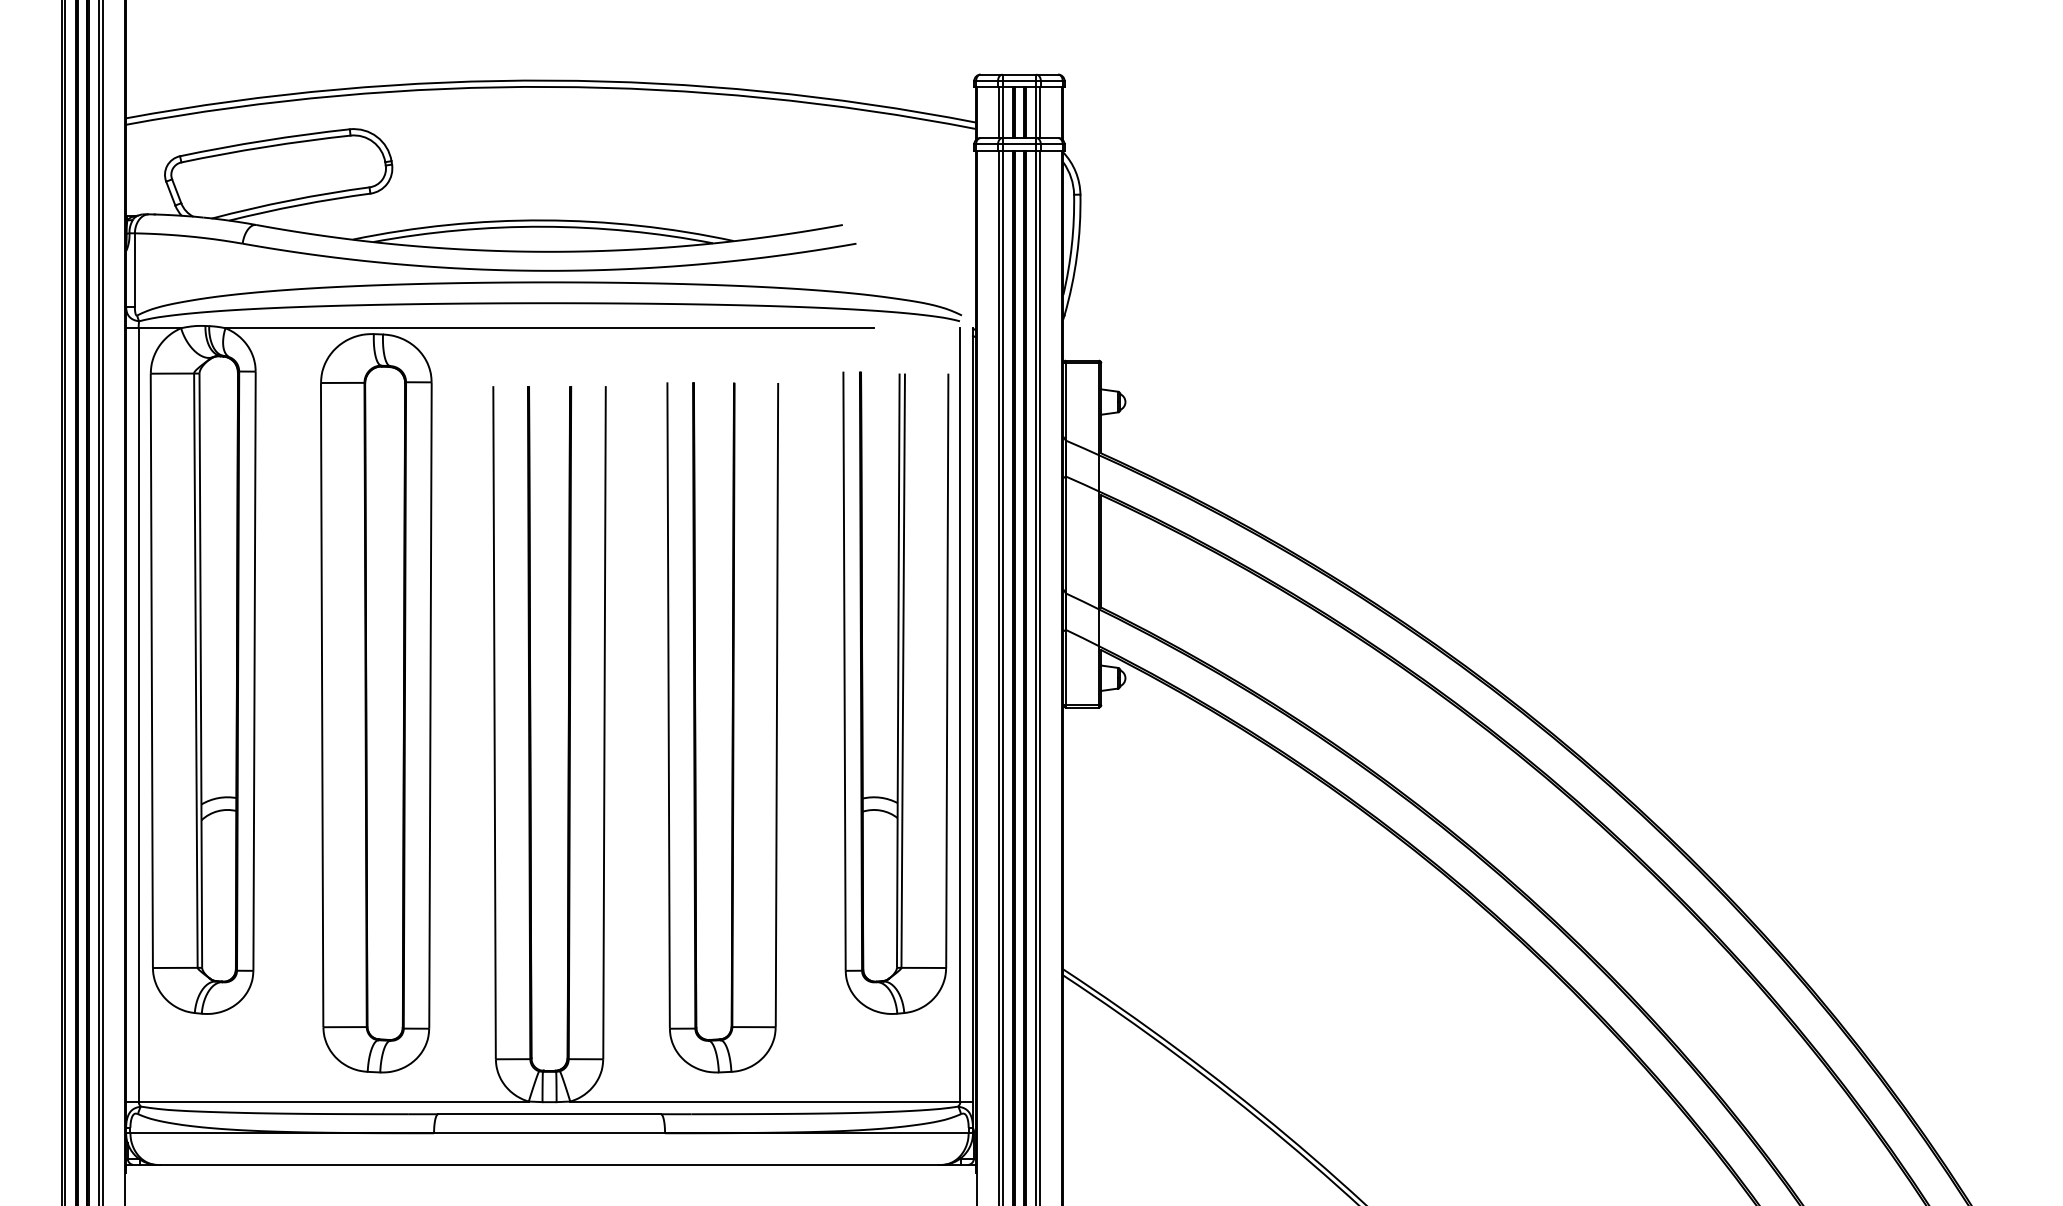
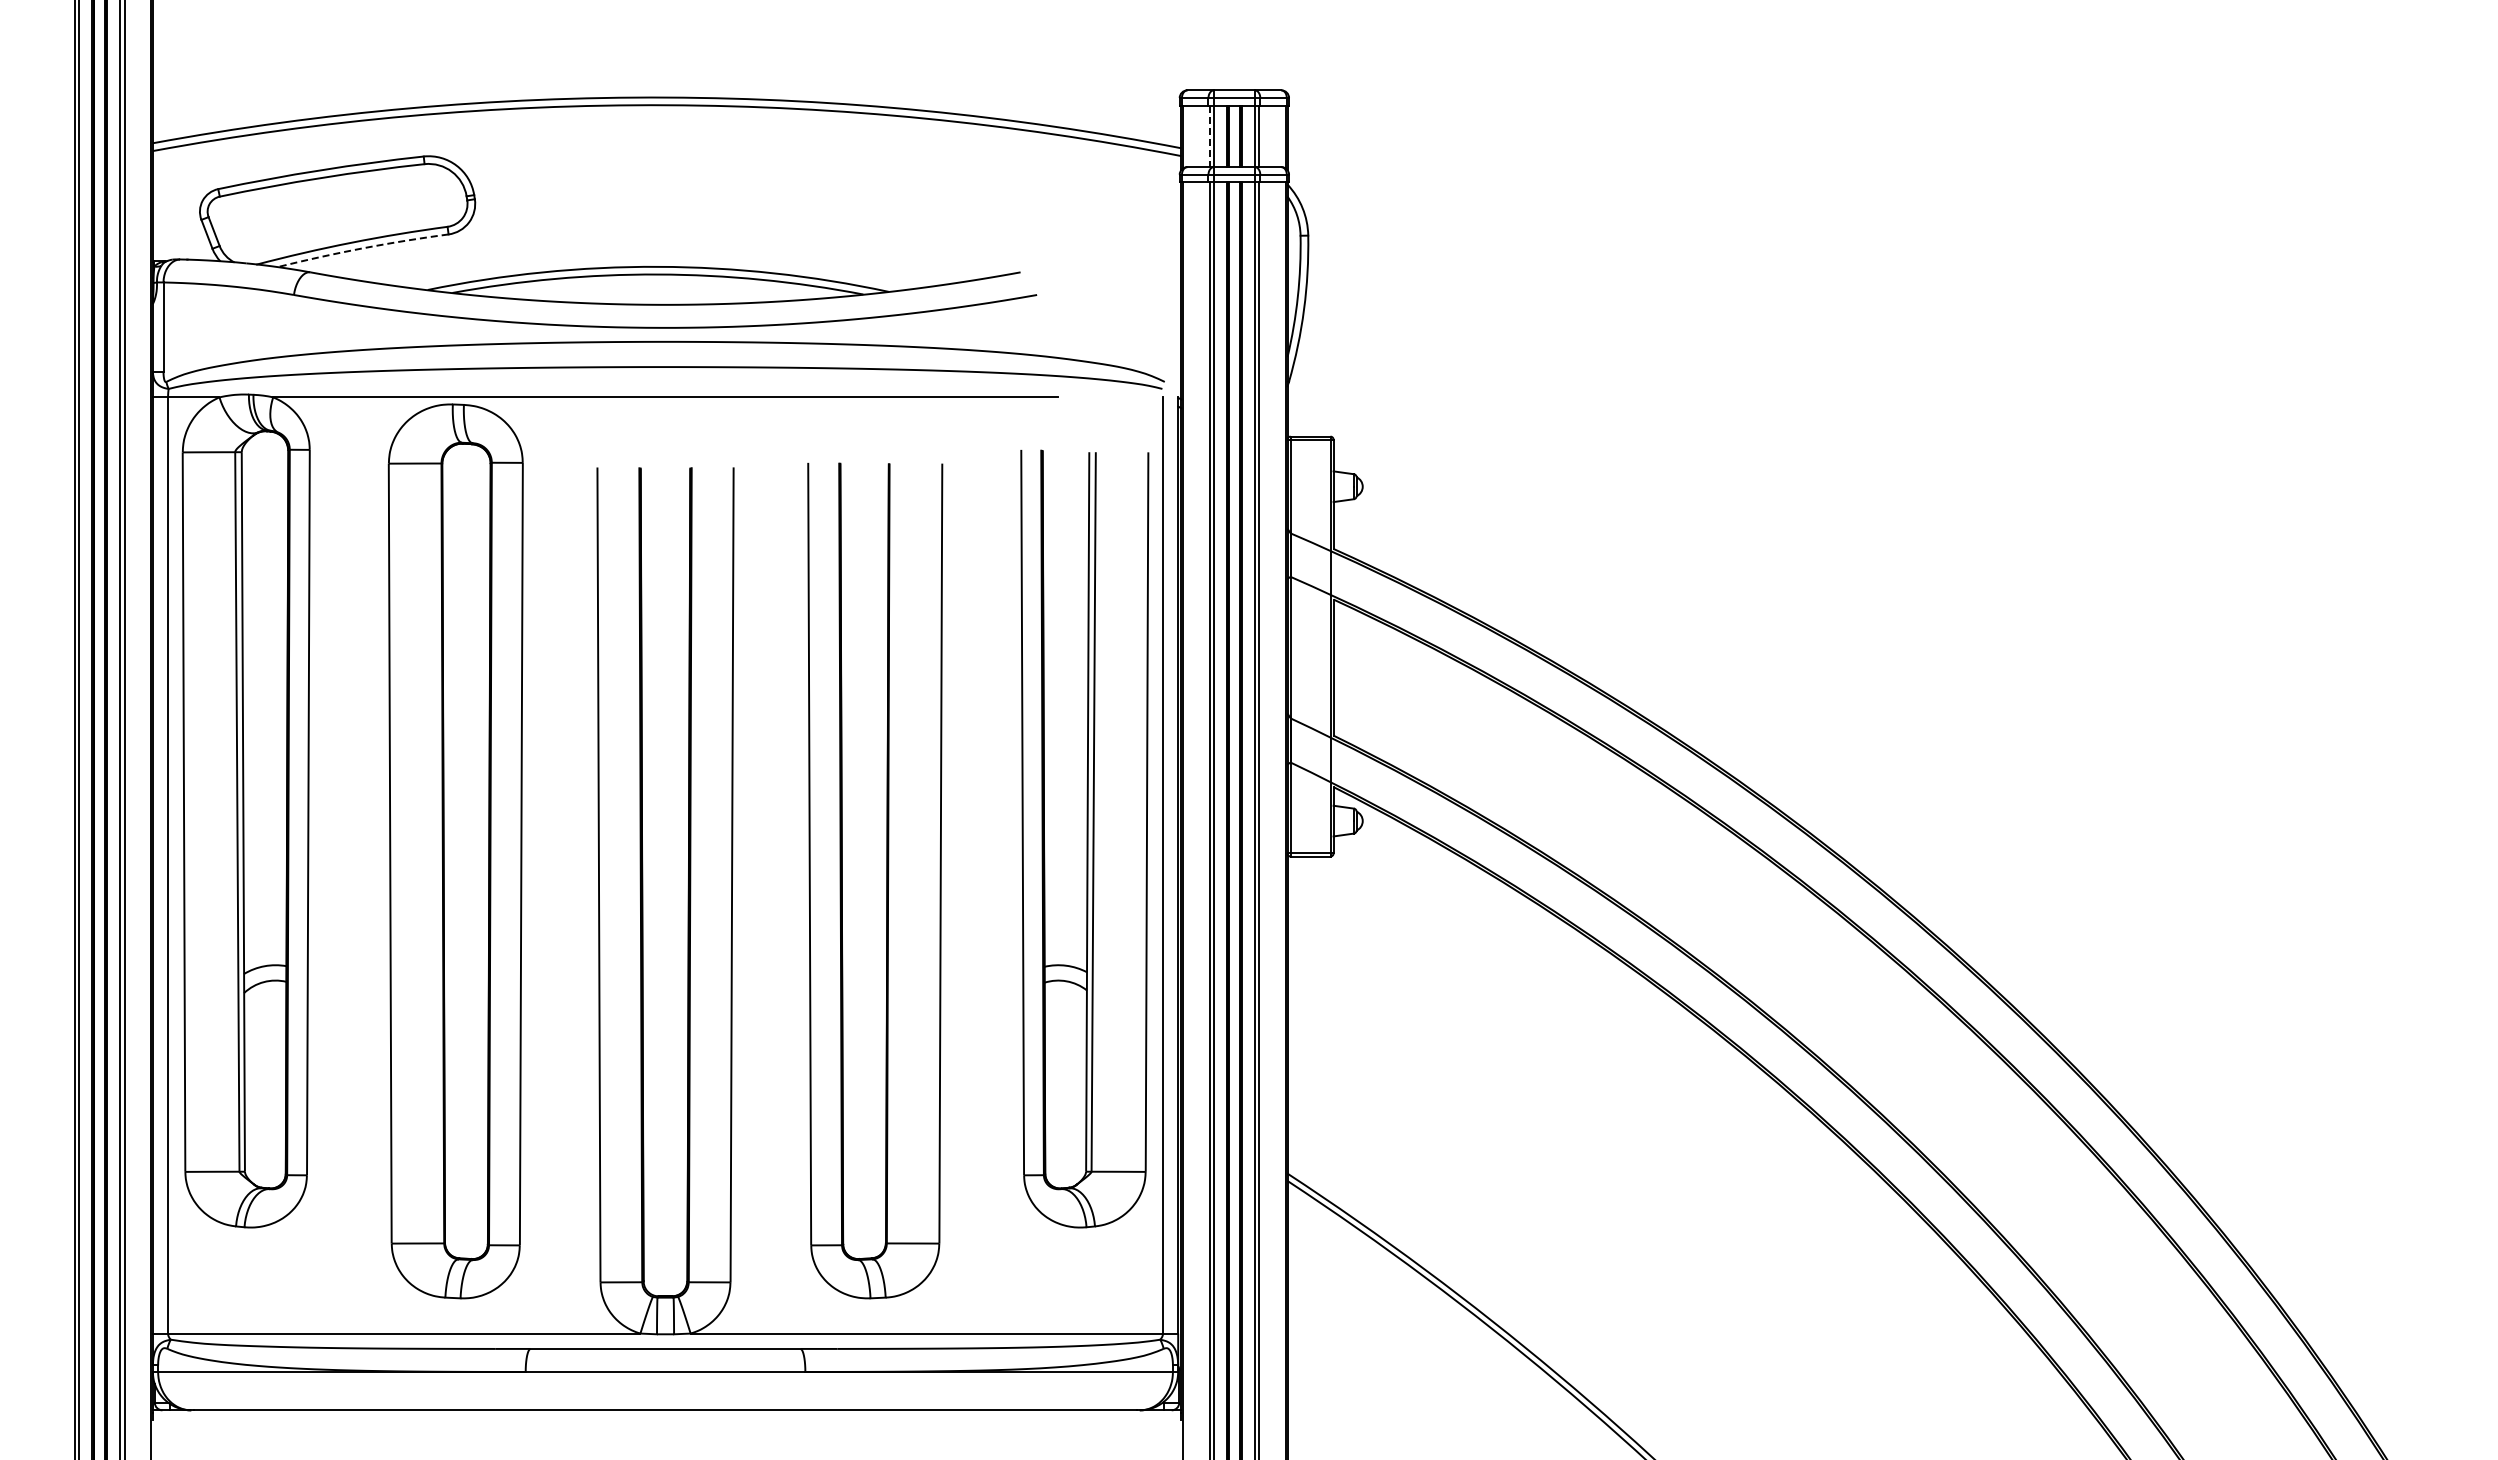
line: (998, 112) -> (1209, 136), solid -> dashed
arc: (299, 205) -> (362, 248), solid -> dashed

